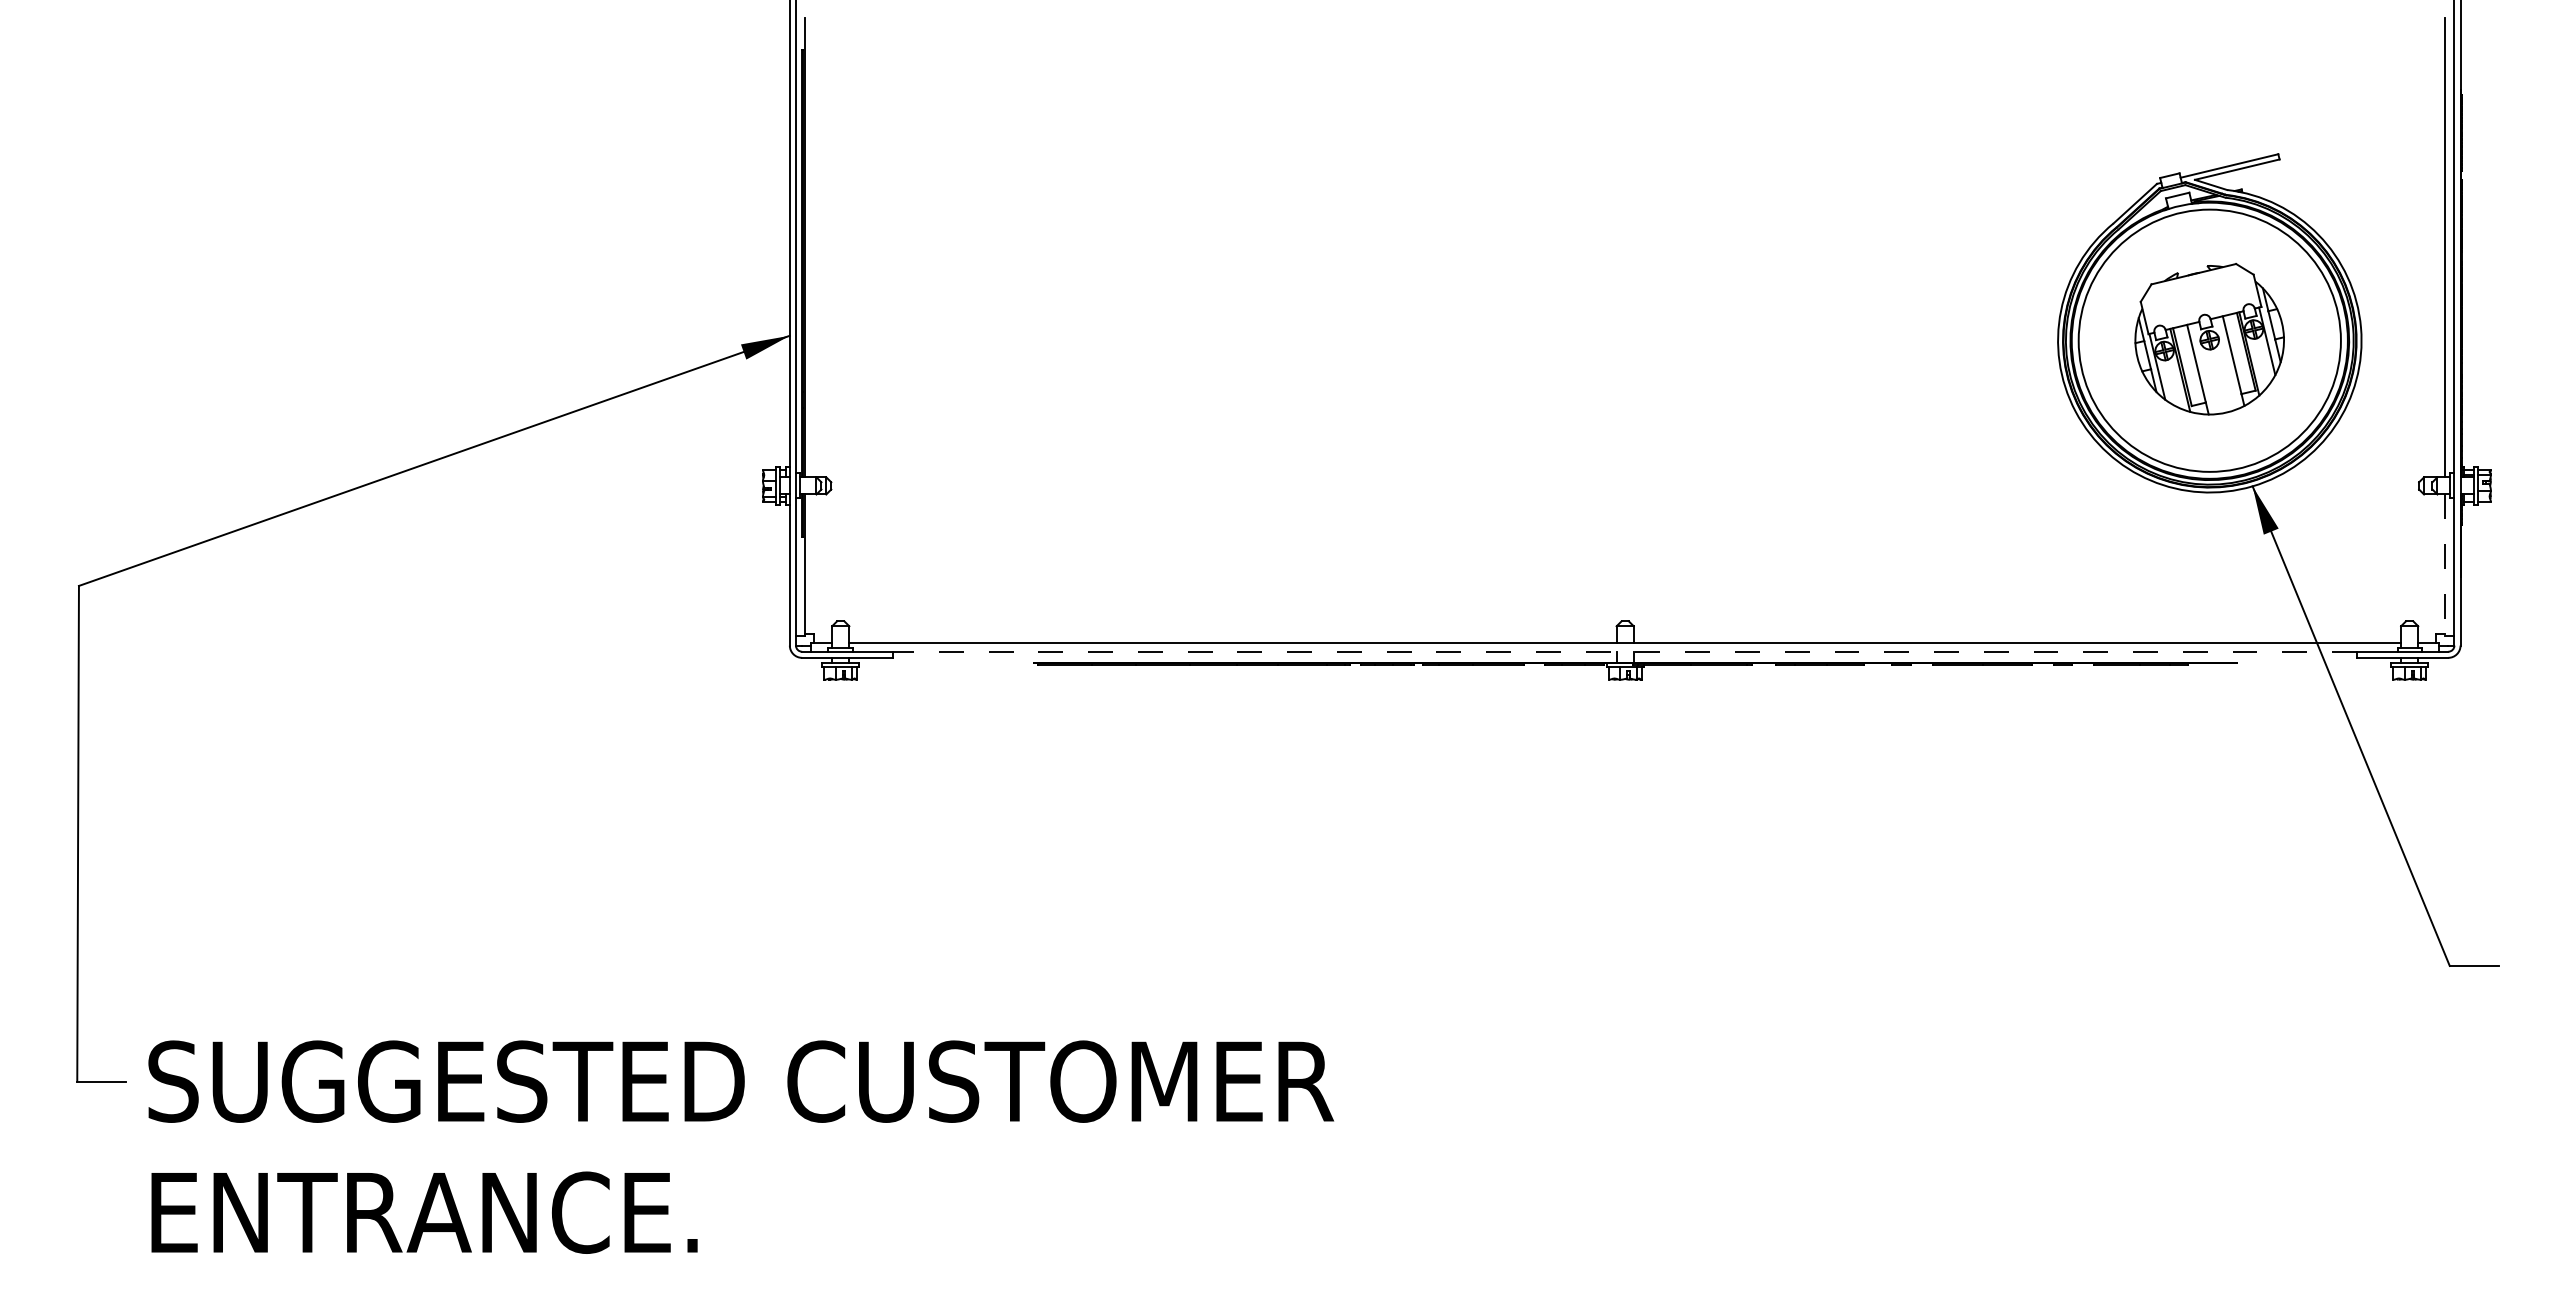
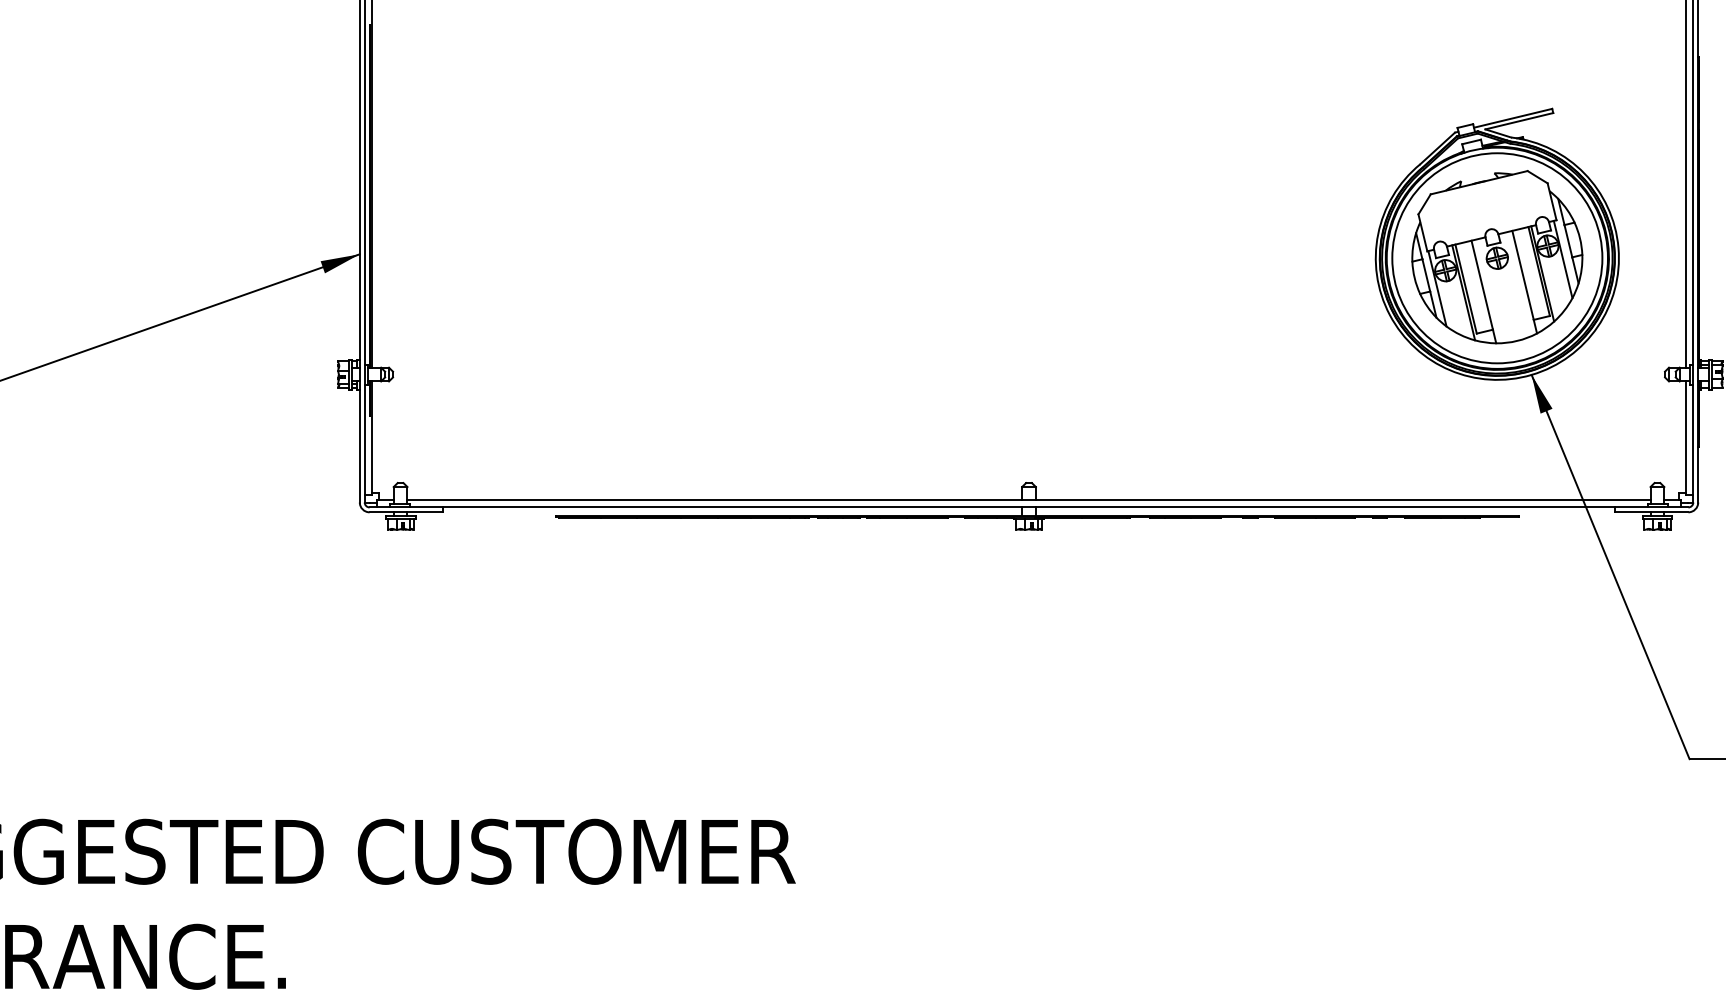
part: (2209, 338) -> (1497, 256), size x1.43
line: (2445, 565) -> (1686, 438), dashed -> solid
line: (1625, 651) -> (1029, 507), dashed -> solid

